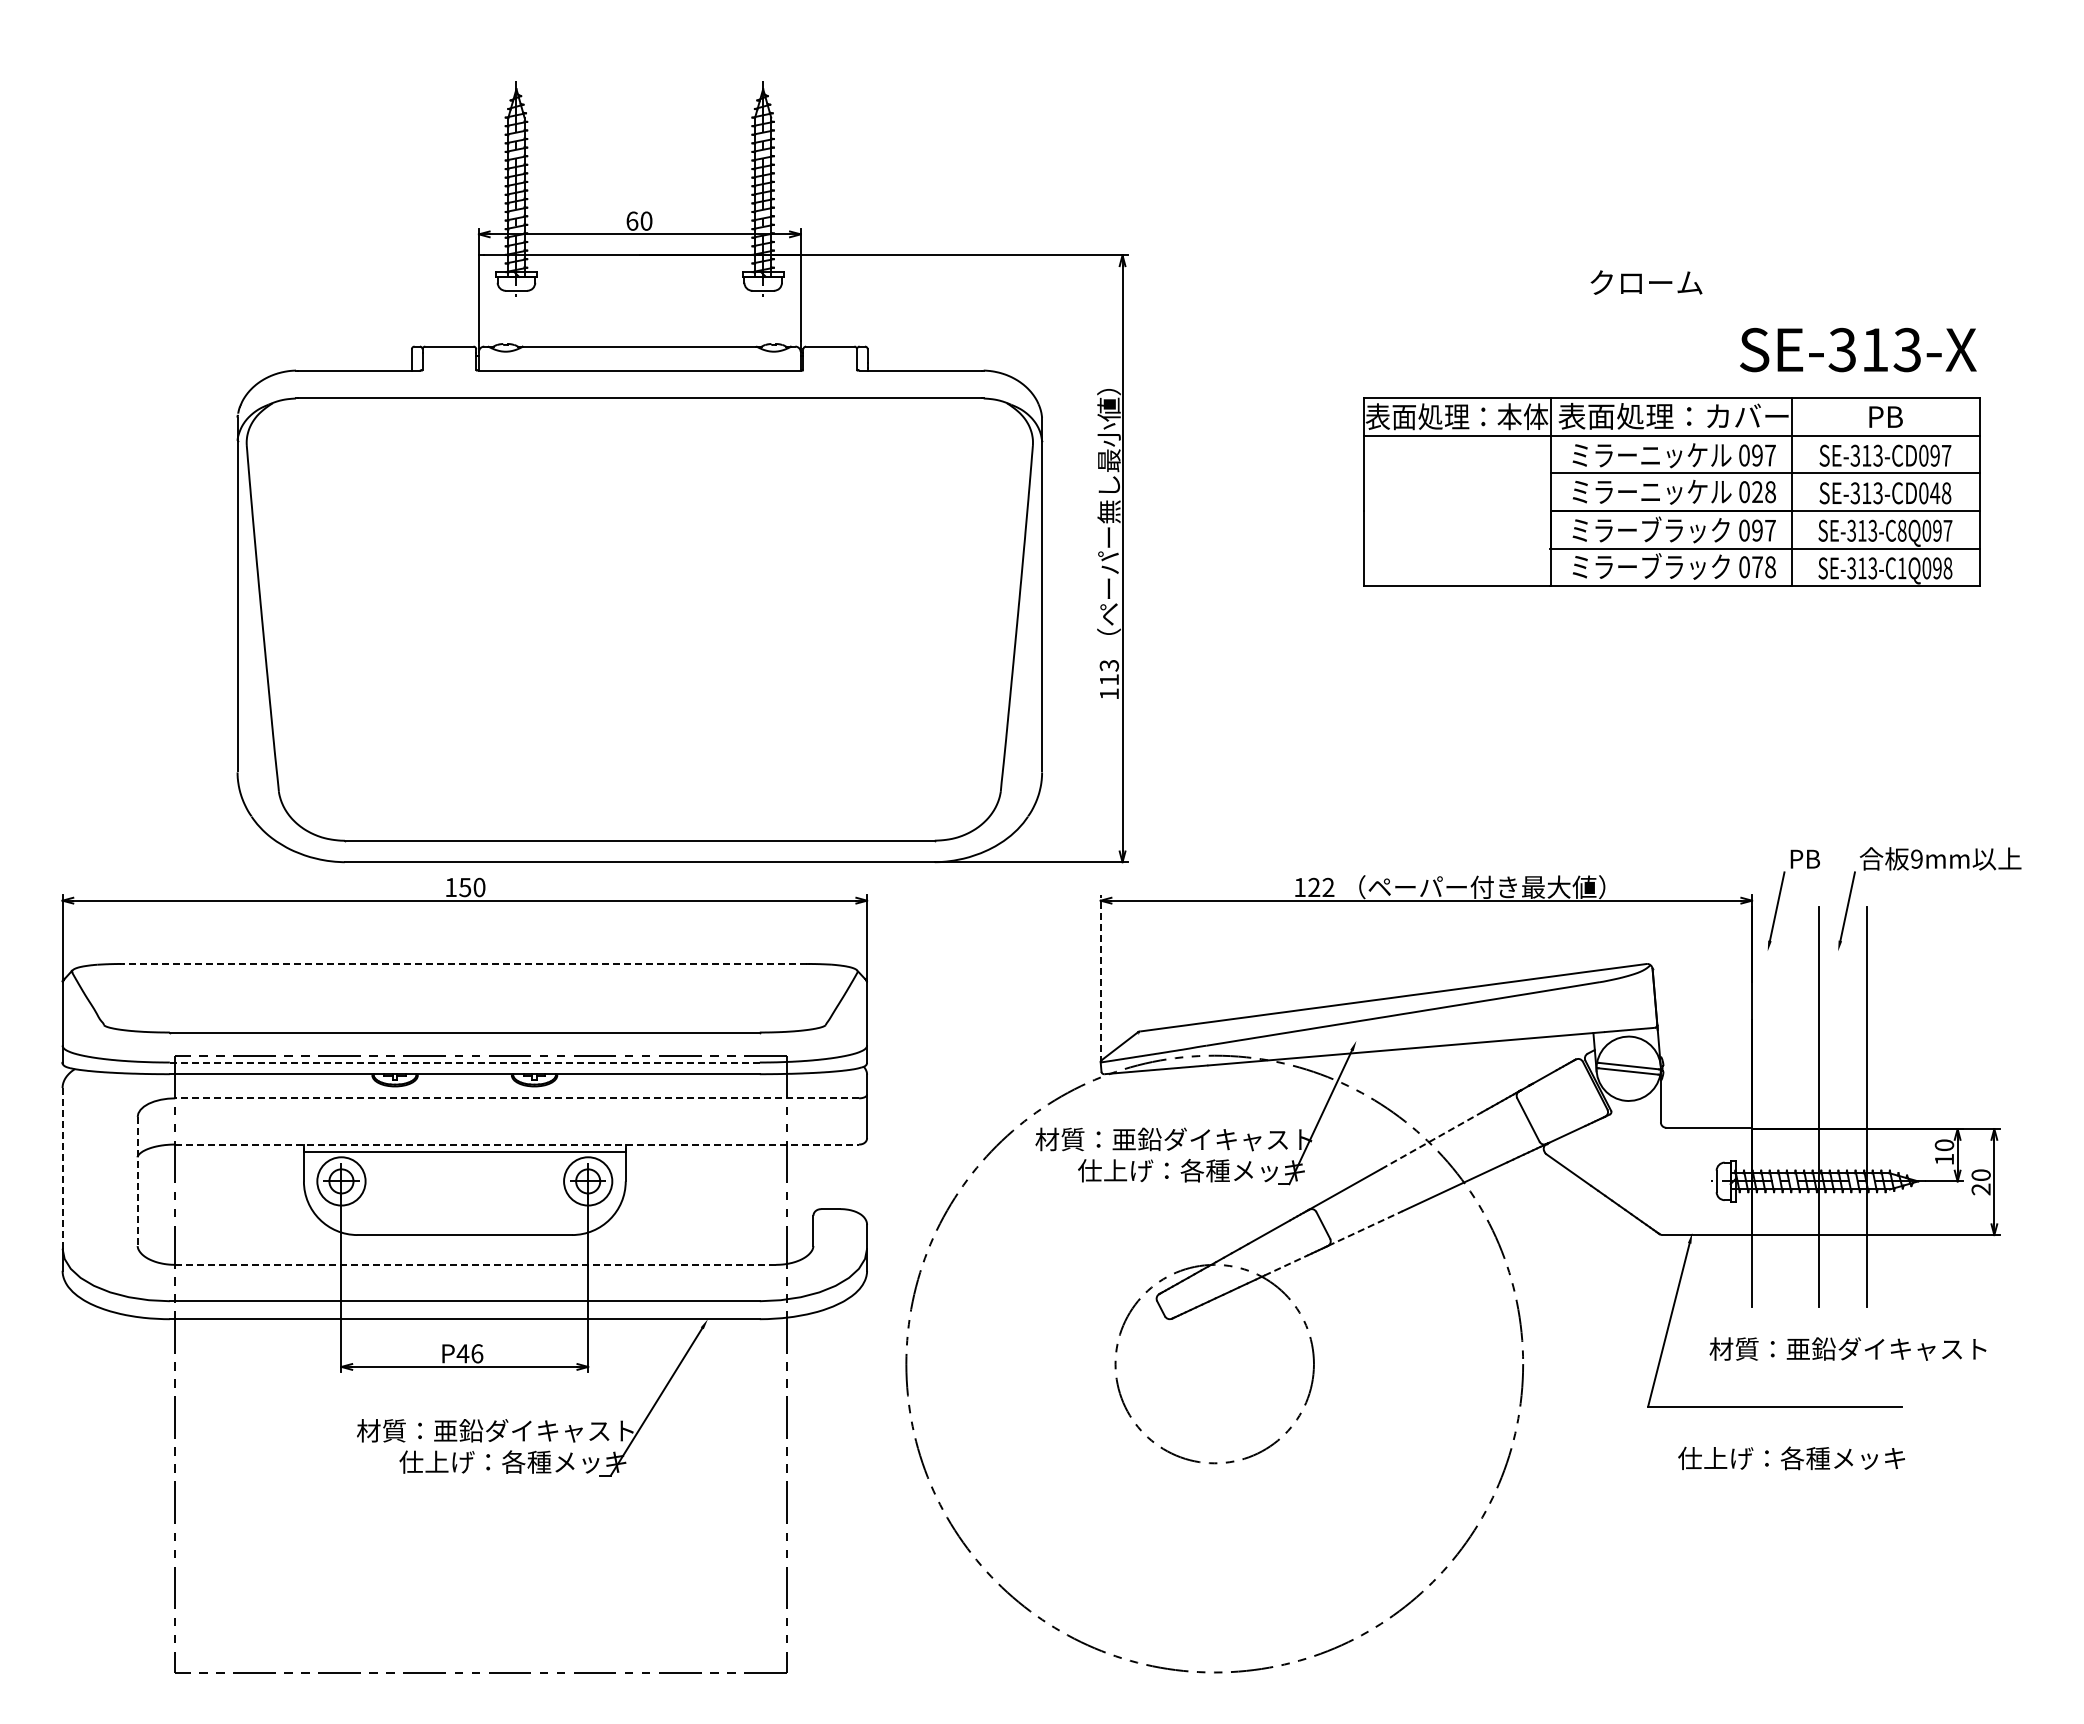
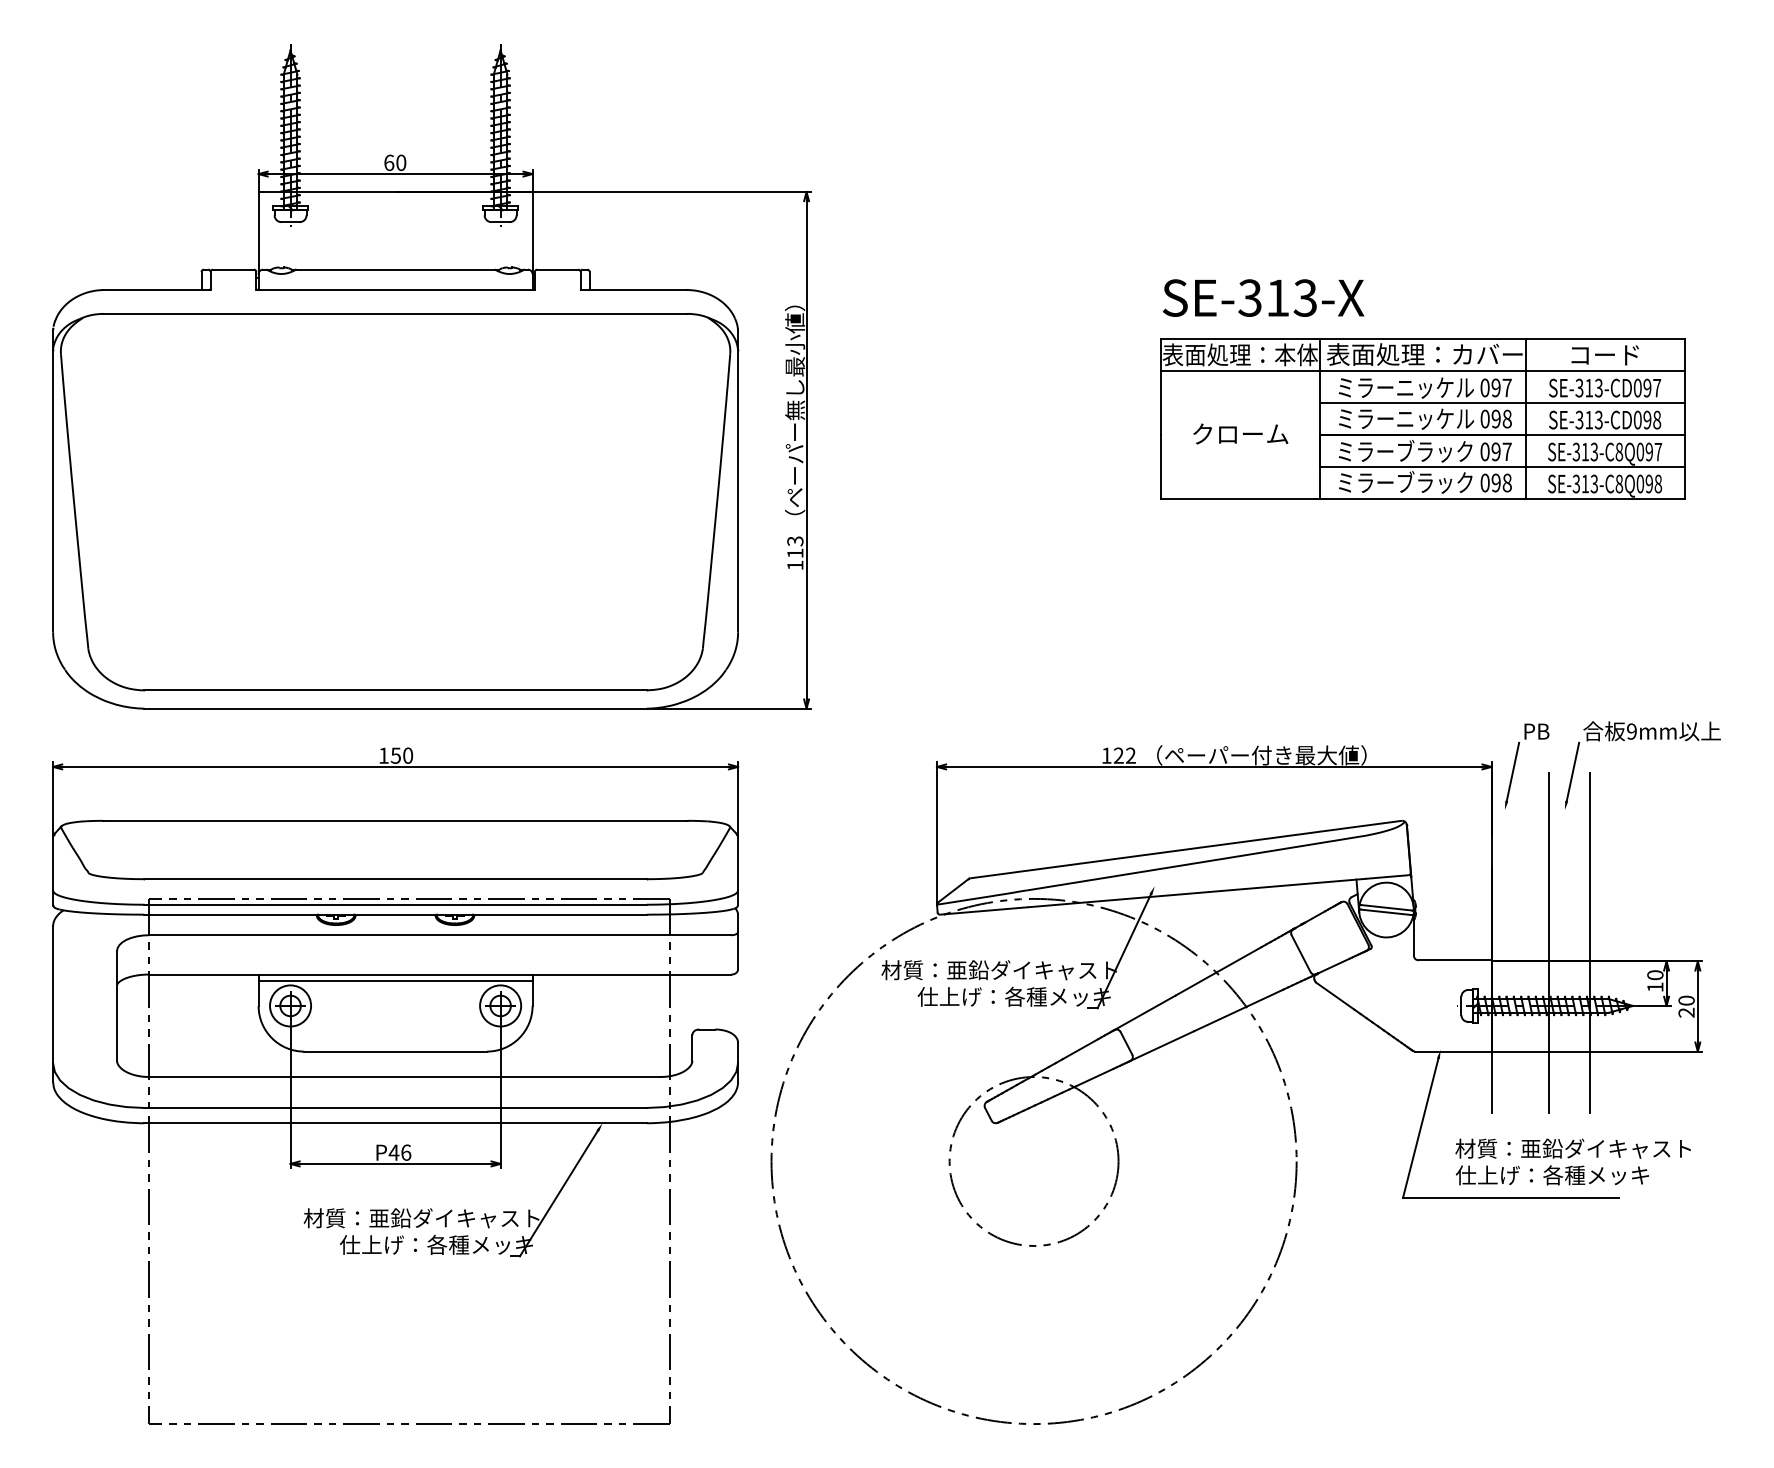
text: (1646, 282) -> (1240, 433), moved
text: (1858, 349) -> (1263, 297), moved
text: (1885, 417) -> (1605, 355), PB -> コード
part: (682, 472) -> (431, 376), moved
text: (1757, 492) -> (1496, 419), 028 -> 098
text: (1935, 493) -> (1647, 420), SE-313-CD048 -> SE-313-CD098
text: (1757, 567) -> (1496, 483), 078 -> 098
text: (1901, 568) -> (1618, 484), SE-313-C1Q098 -> SE-313-C8Q098
line: (464, 963) -> (395, 820), dashed -> solid
line: (1100, 978) -> (936, 833), dashed -> solid
line: (464, 1062) -> (395, 904), dashed -> solid
line: (517, 1098) -> (440, 935), dashed -> solid
line: (1431, 1140) -> (1218, 971), dashed -> solid
line: (517, 1144) -> (440, 974), dashed -> solid
line: (62, 1167) -> (53, 994), dashed -> solid
line: (137, 1181) -> (116, 1006), dashed -> solid
line: (1365, 1228) -> (1162, 1046), dashed -> solid
line: (475, 1264) -> (404, 1076), dashed -> solid
line: (1286, 1265) -> (1095, 1077), dashed -> solid
text: (1791, 1458) -> (1552, 1175), moved

